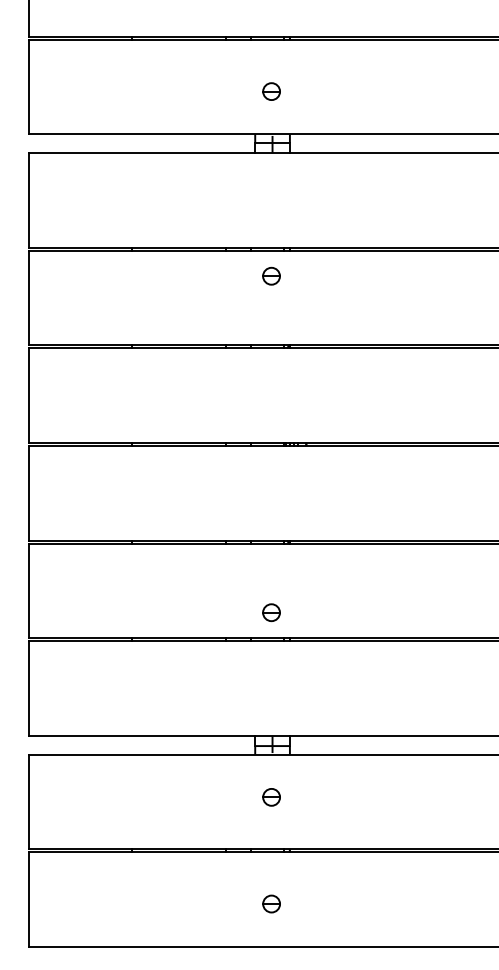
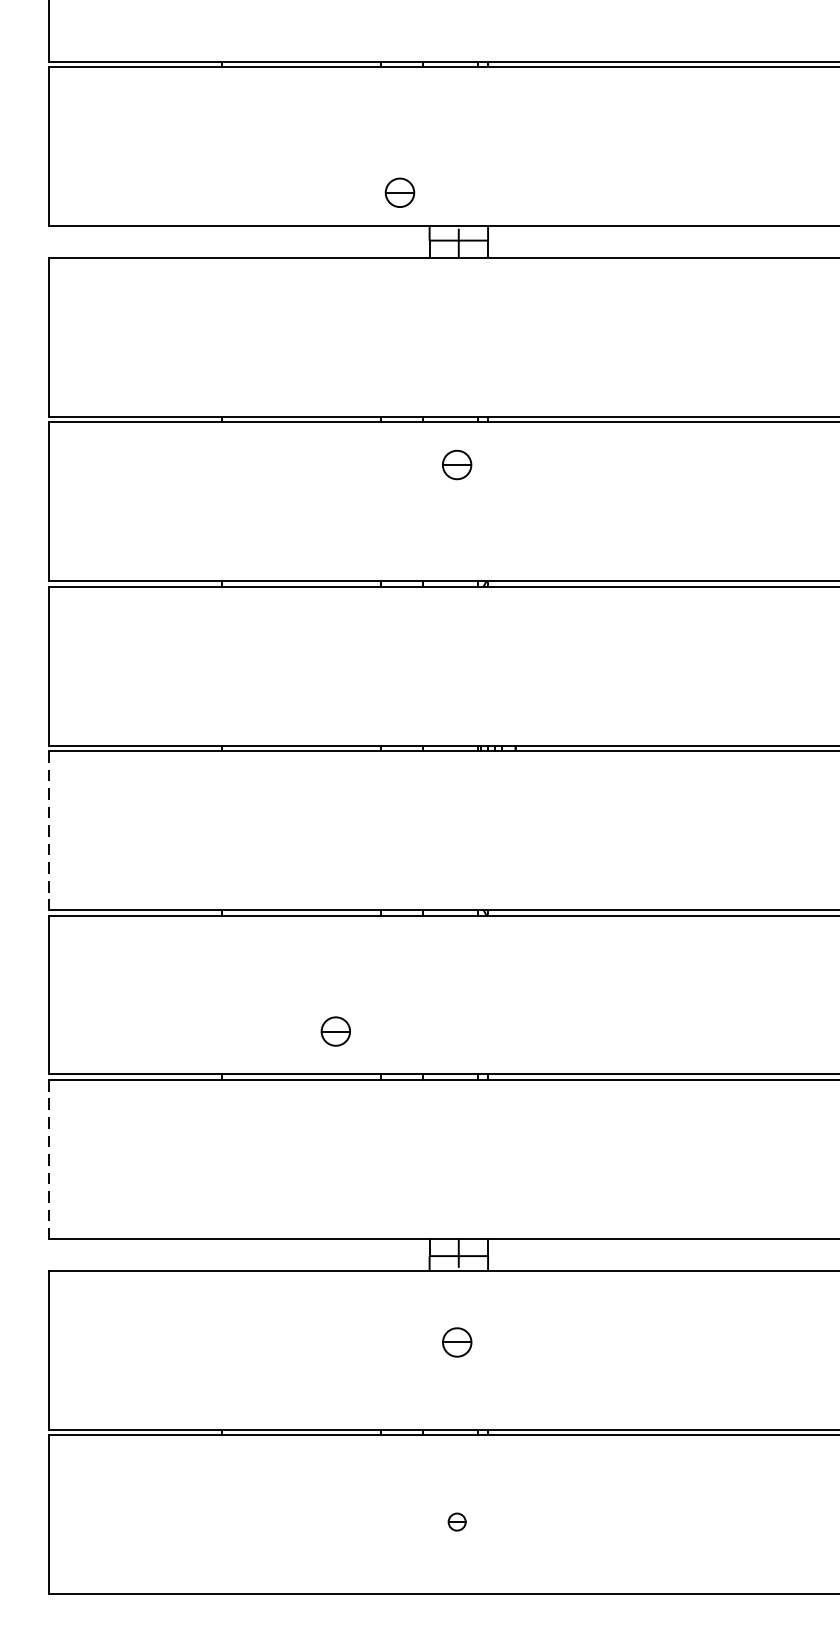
part: (271, 91) -> (399, 192), moved
line: (29, 493) -> (49, 830), solid -> dashed
part: (271, 612) -> (335, 1031), moved
line: (29, 689) -> (49, 1160), solid -> dashed
part: (271, 903) -> (457, 1521), size x0.6

